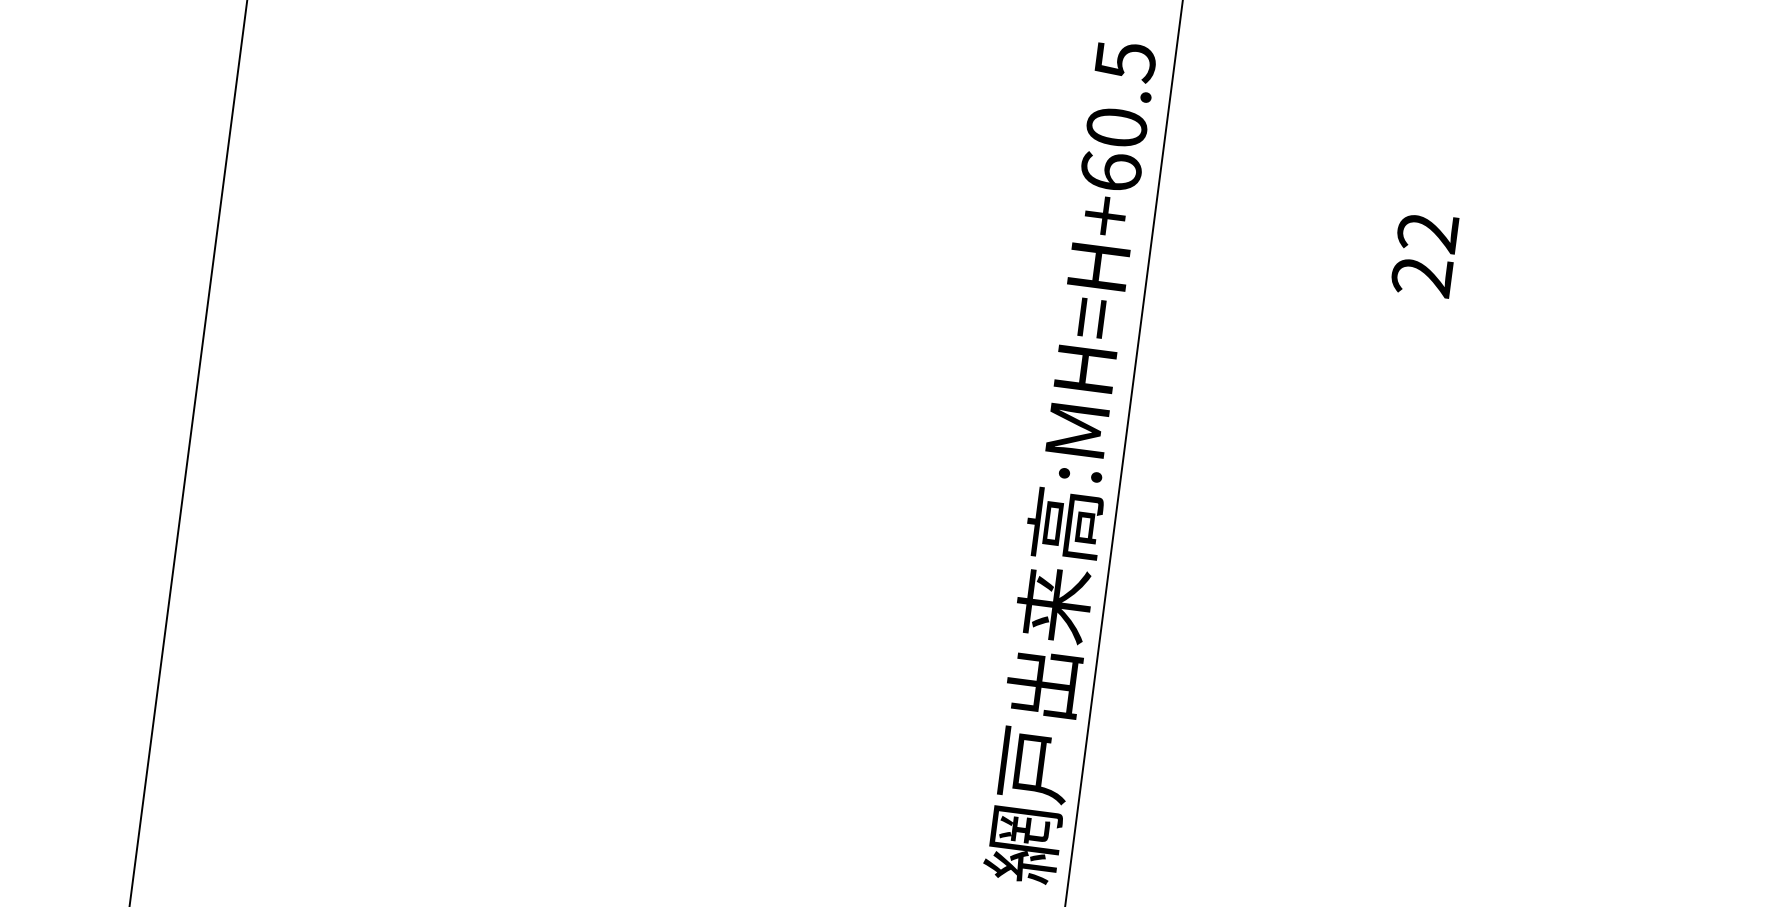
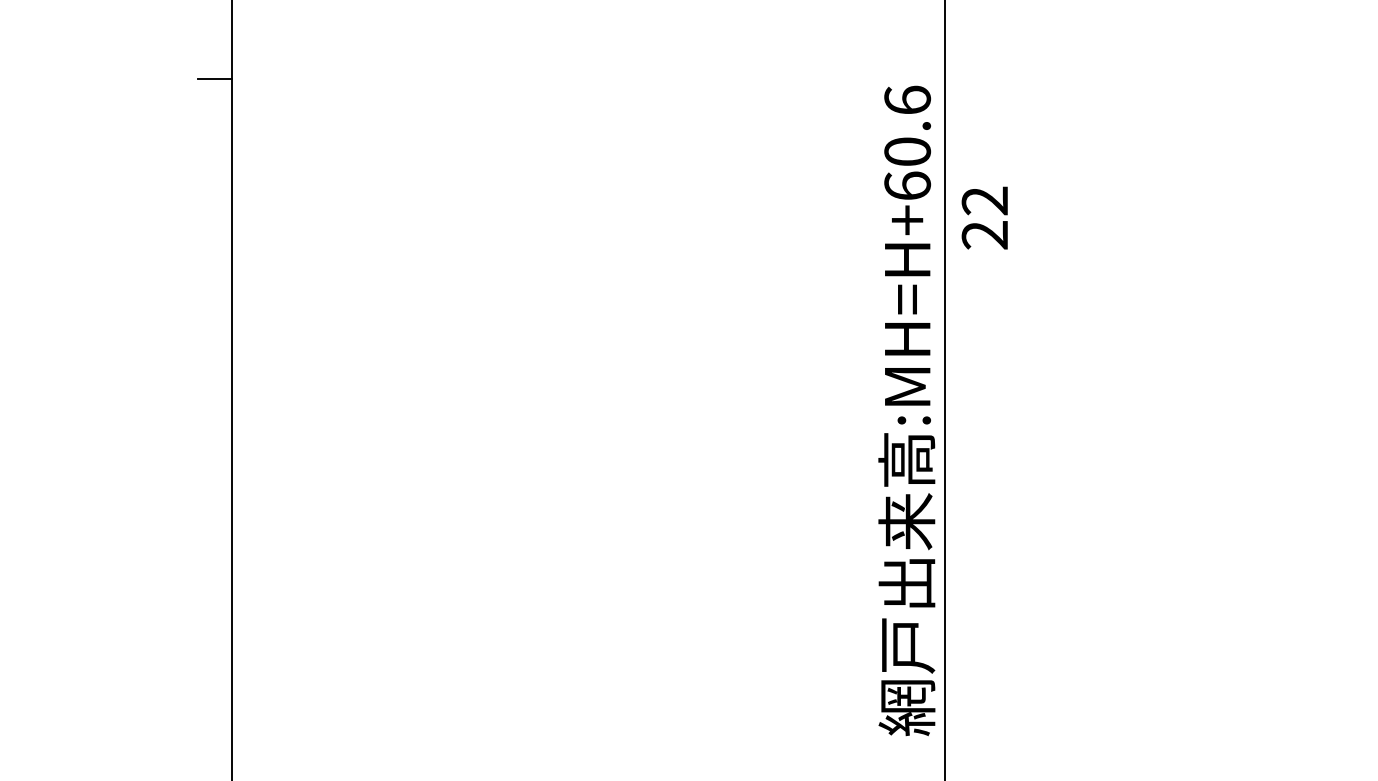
text: (1125, 61) -> (907, 100), :MH=H+60.5 -> :MH=H+60.6
text: (1424, 253) -> (984, 217), moved

